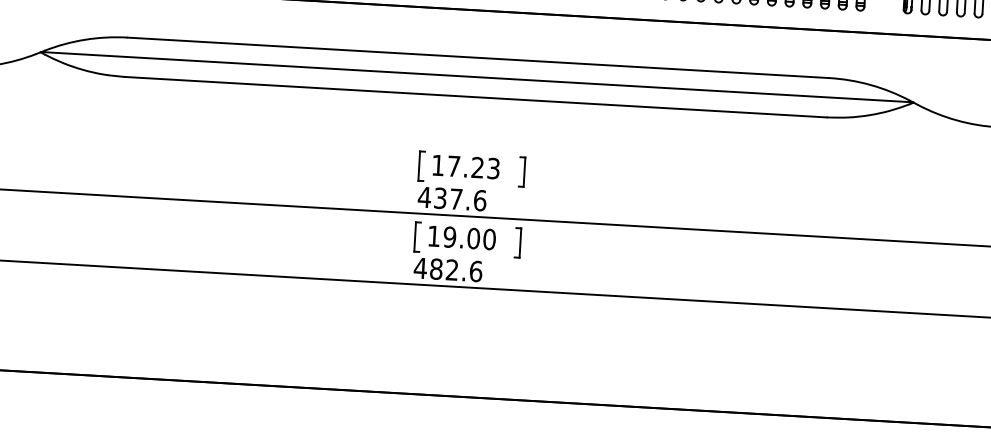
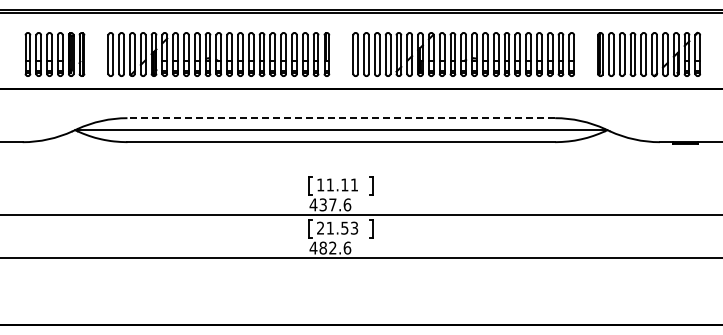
line: (478, 58) -> (341, 118), solid -> dashed
text: (473, 166) -> (342, 184), 17.23 -> 11.11
text: (461, 236) -> (337, 227), 19.00 -> 21.53

